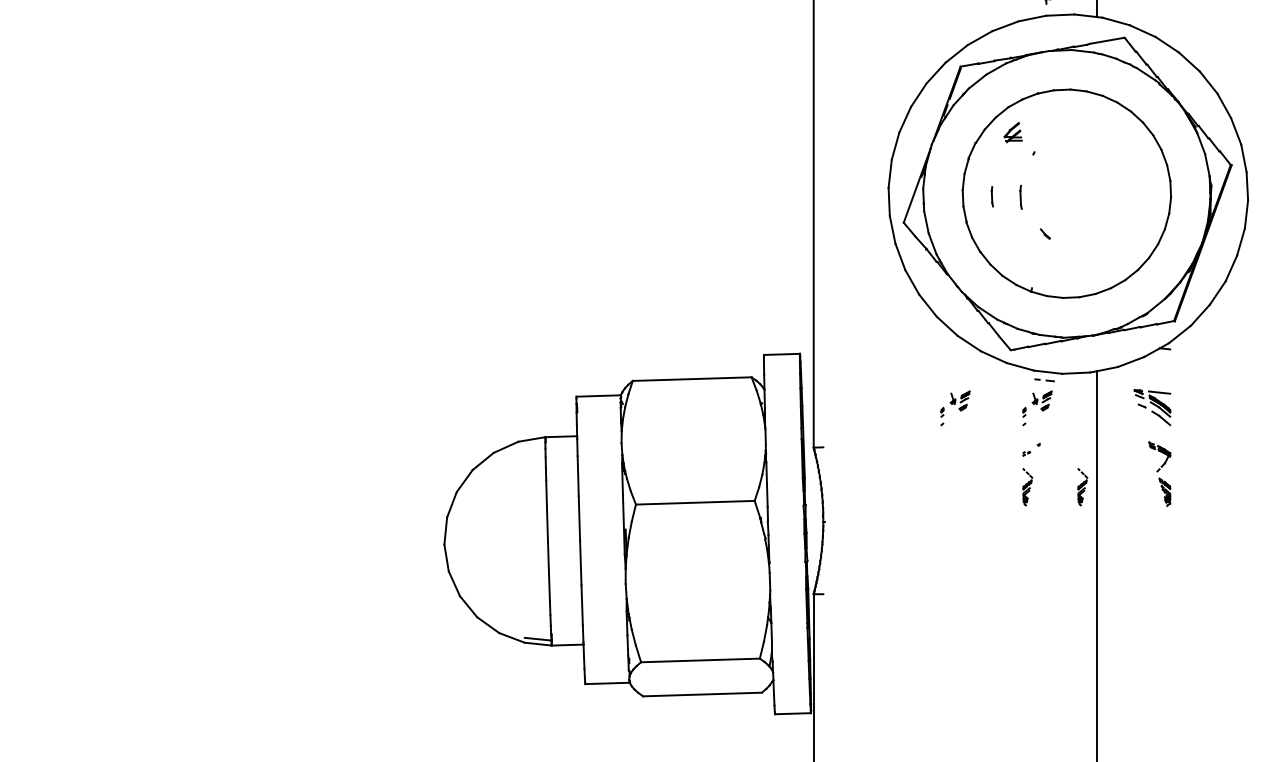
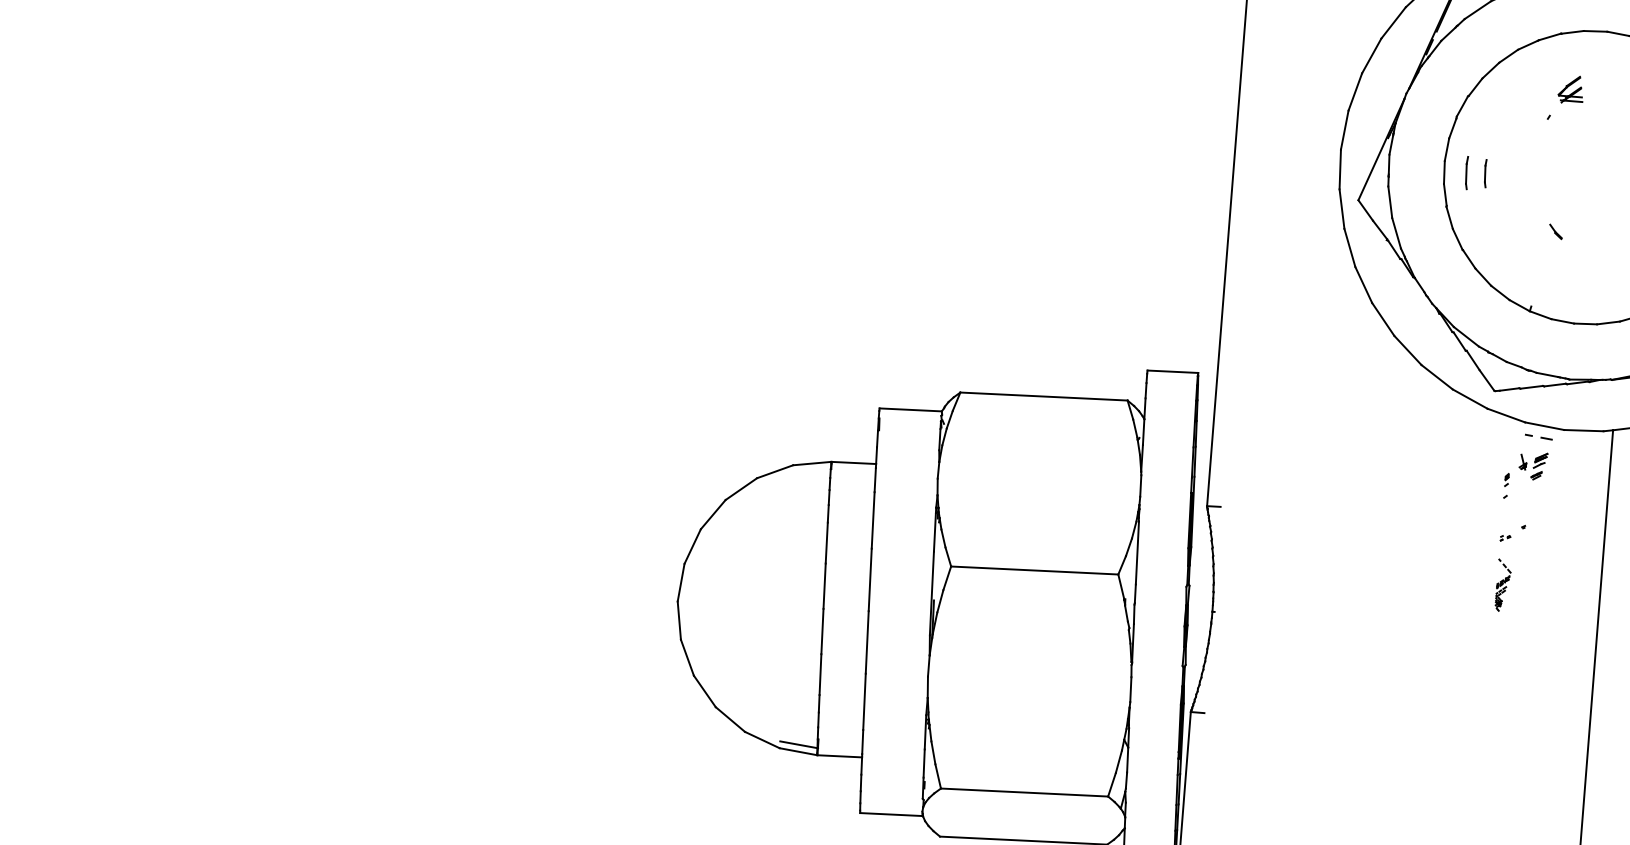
part: (1012, 132) -> (1570, 89), moved
line: (1020, 197) -> (1466, 173), moved
part: (955, 408) -> (1410, 466), removed
part: (1082, 487) -> (1580, 591), removed

